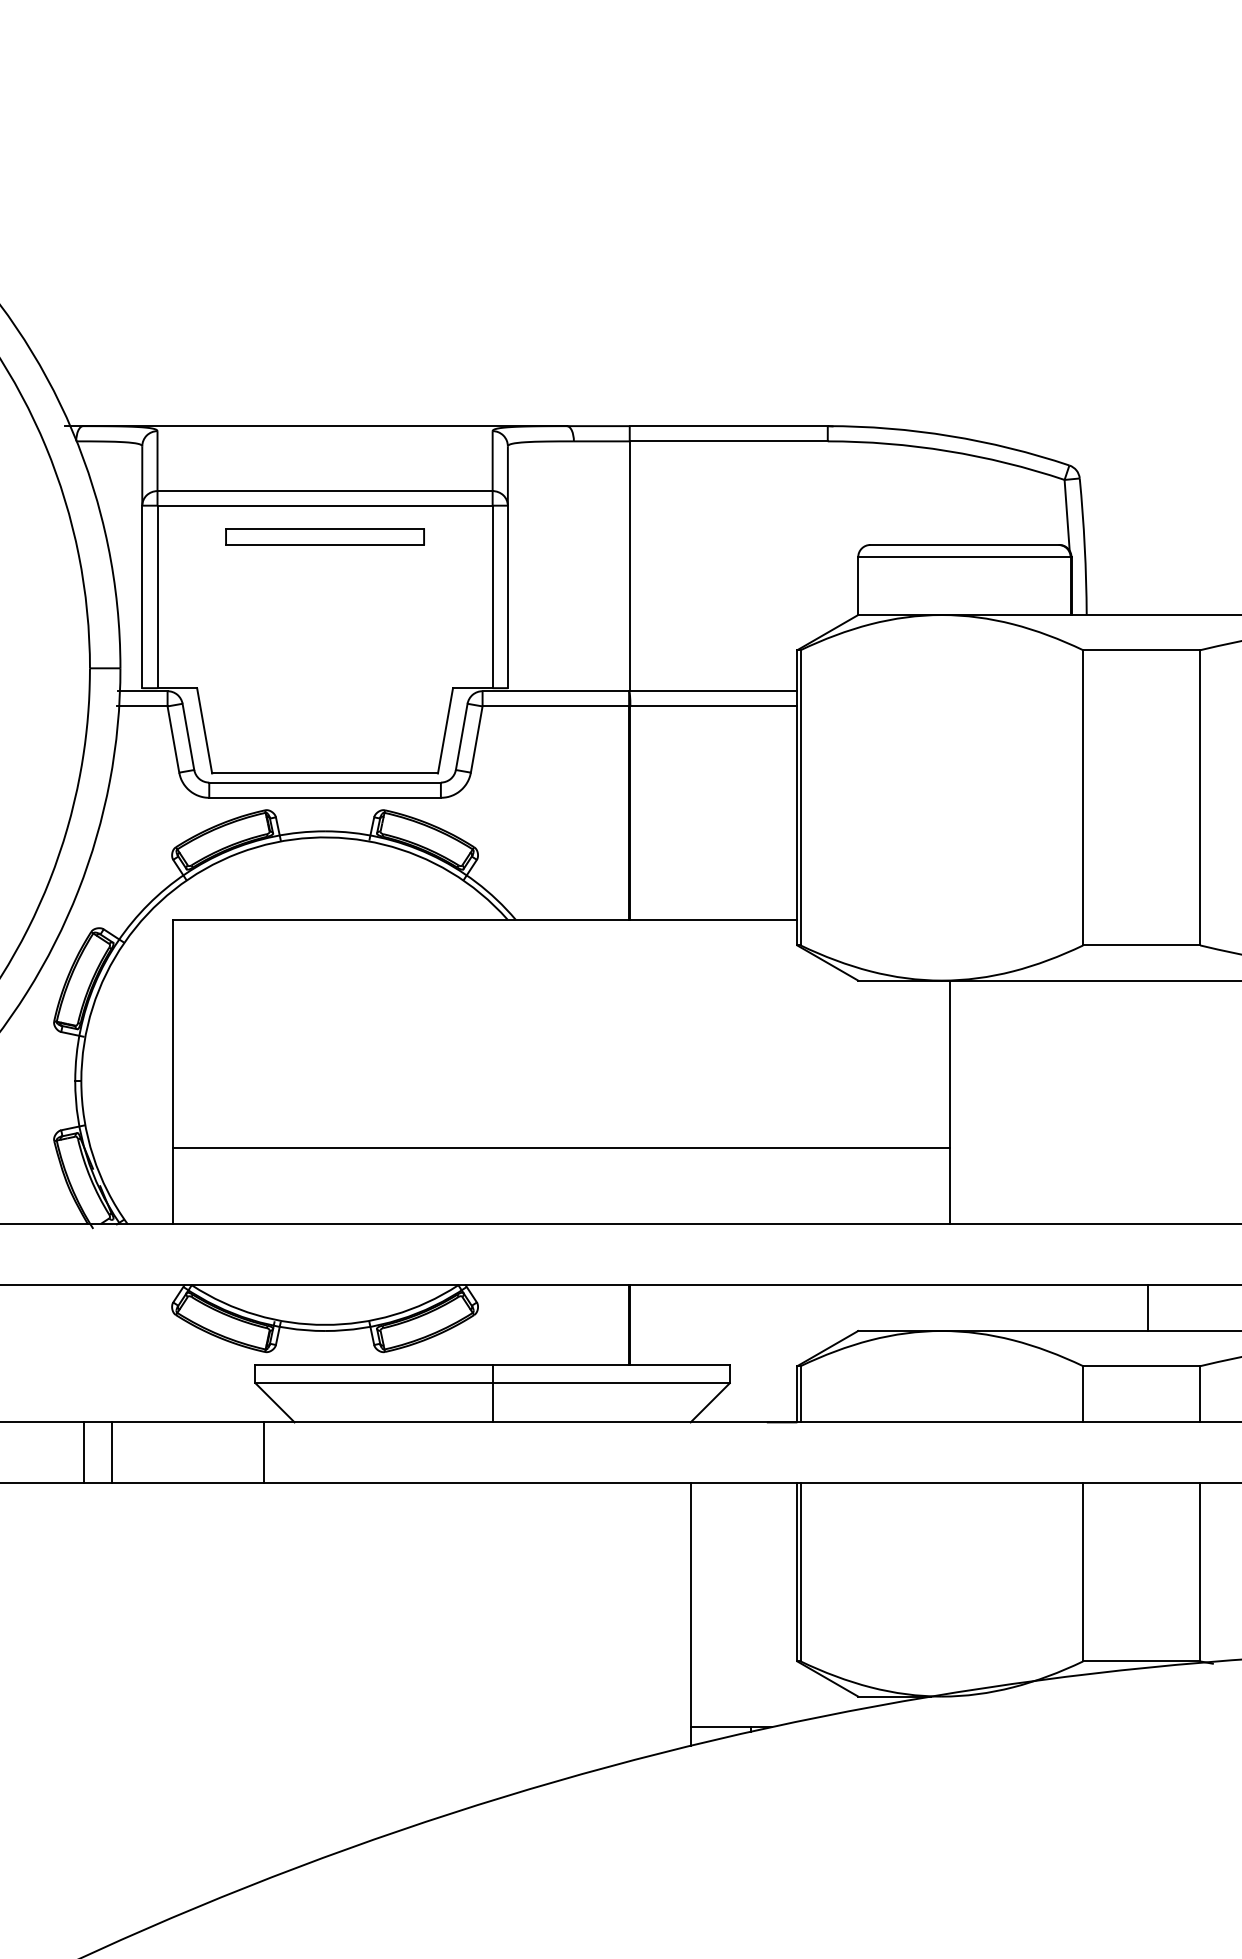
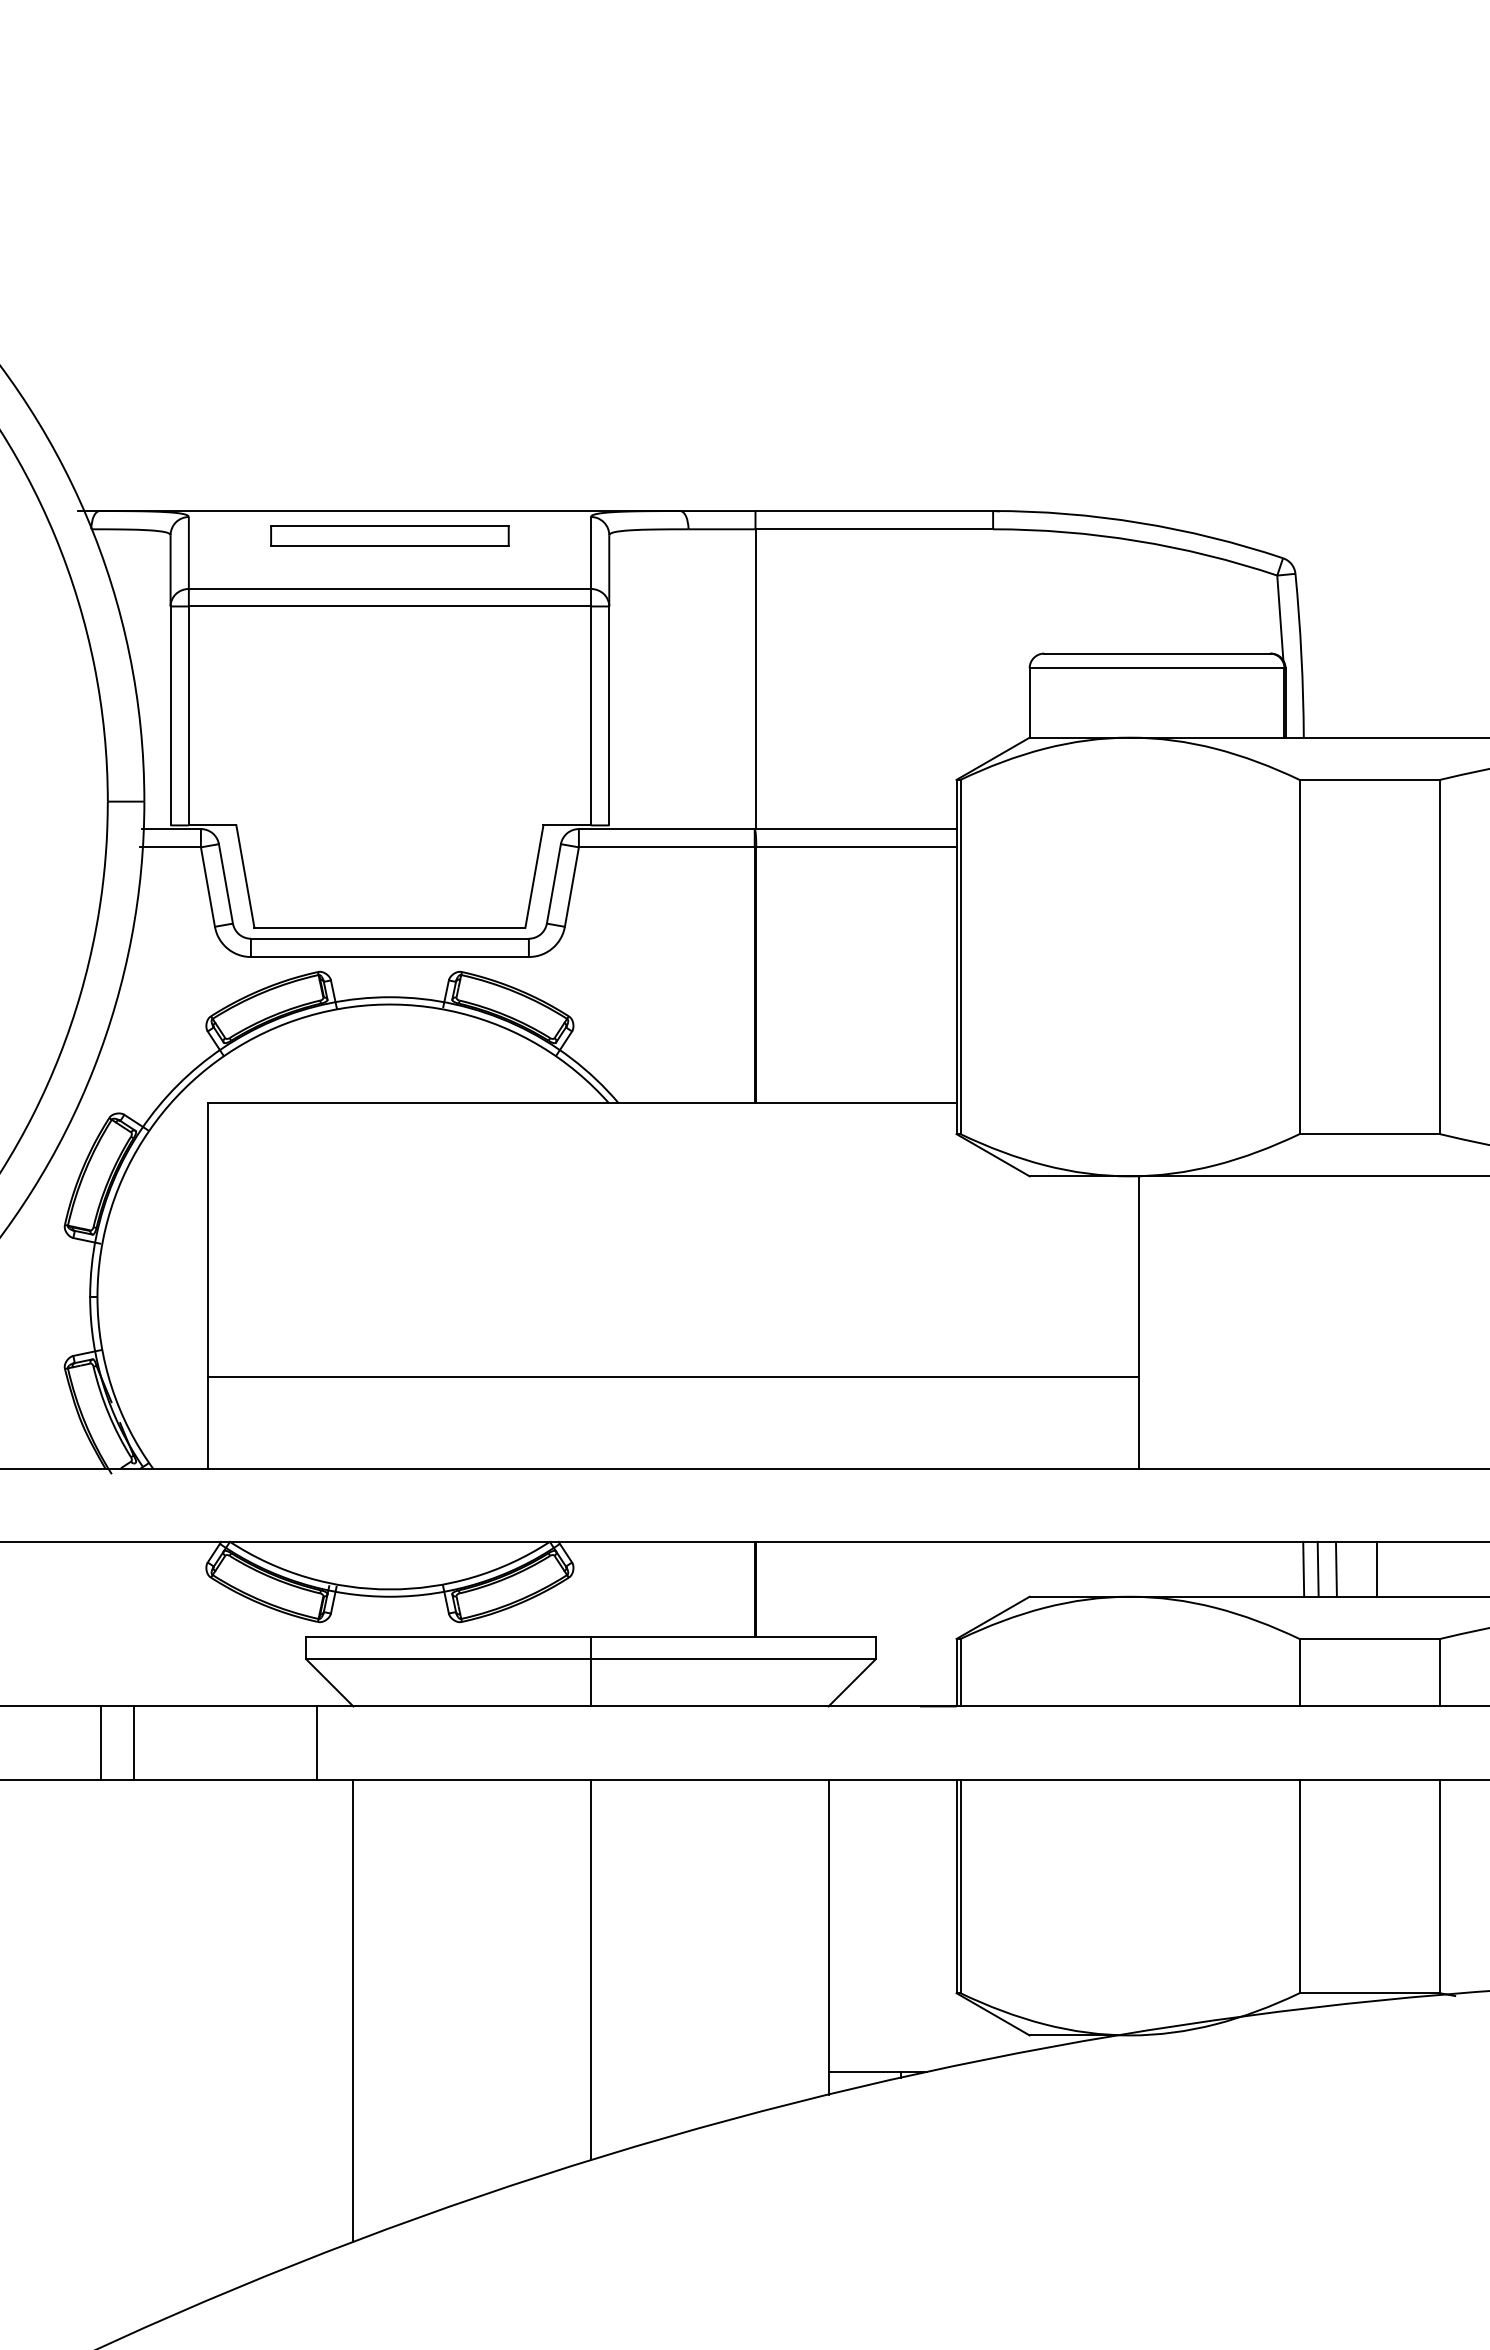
part: (324, 536) -> (389, 535), moved
line: (1086, 1307) -> (1303, 1568), added
line: (1098, 1307) -> (1317, 1568), added
line: (1113, 1307) -> (1335, 1568), added
line: (492, 1641) -> (590, 1969), added
line: (294, 1675) -> (353, 2010), added

